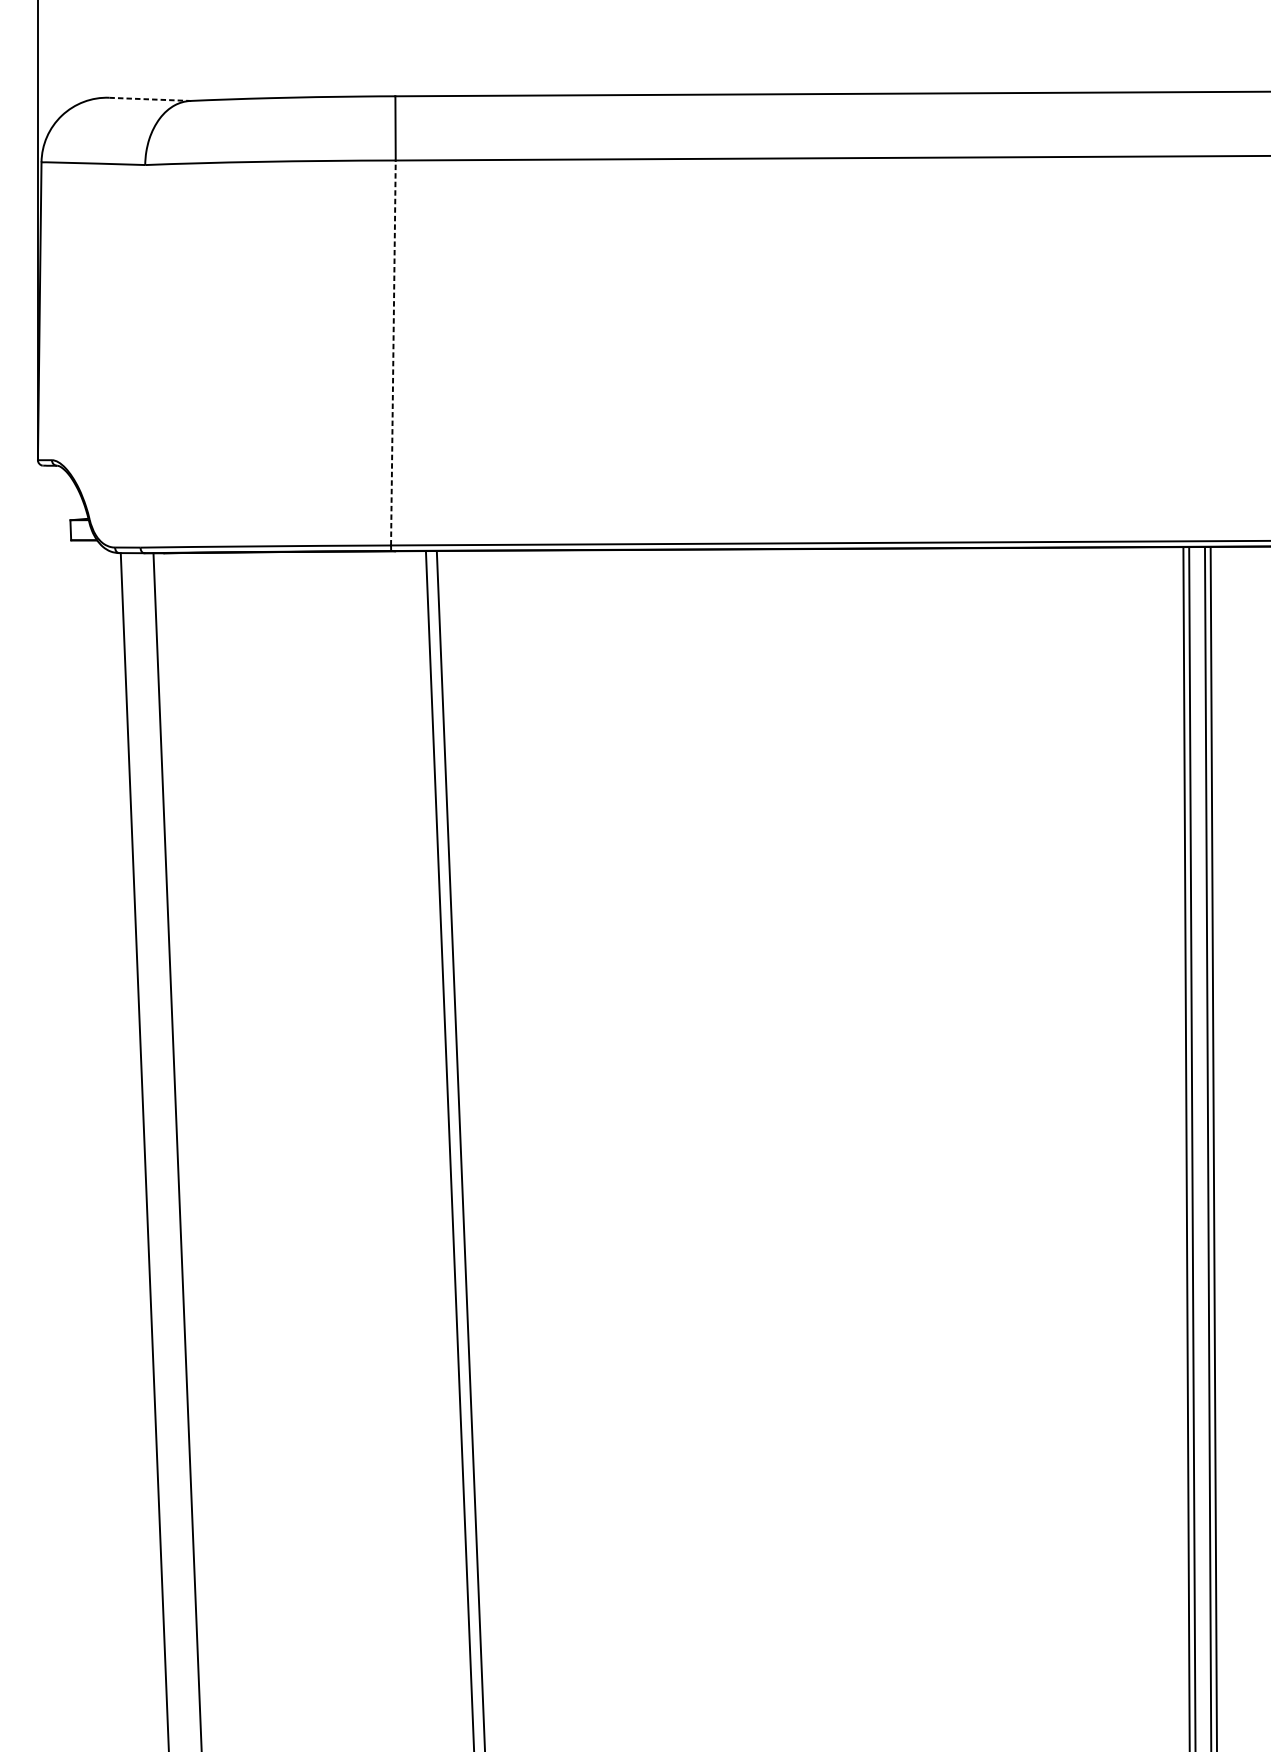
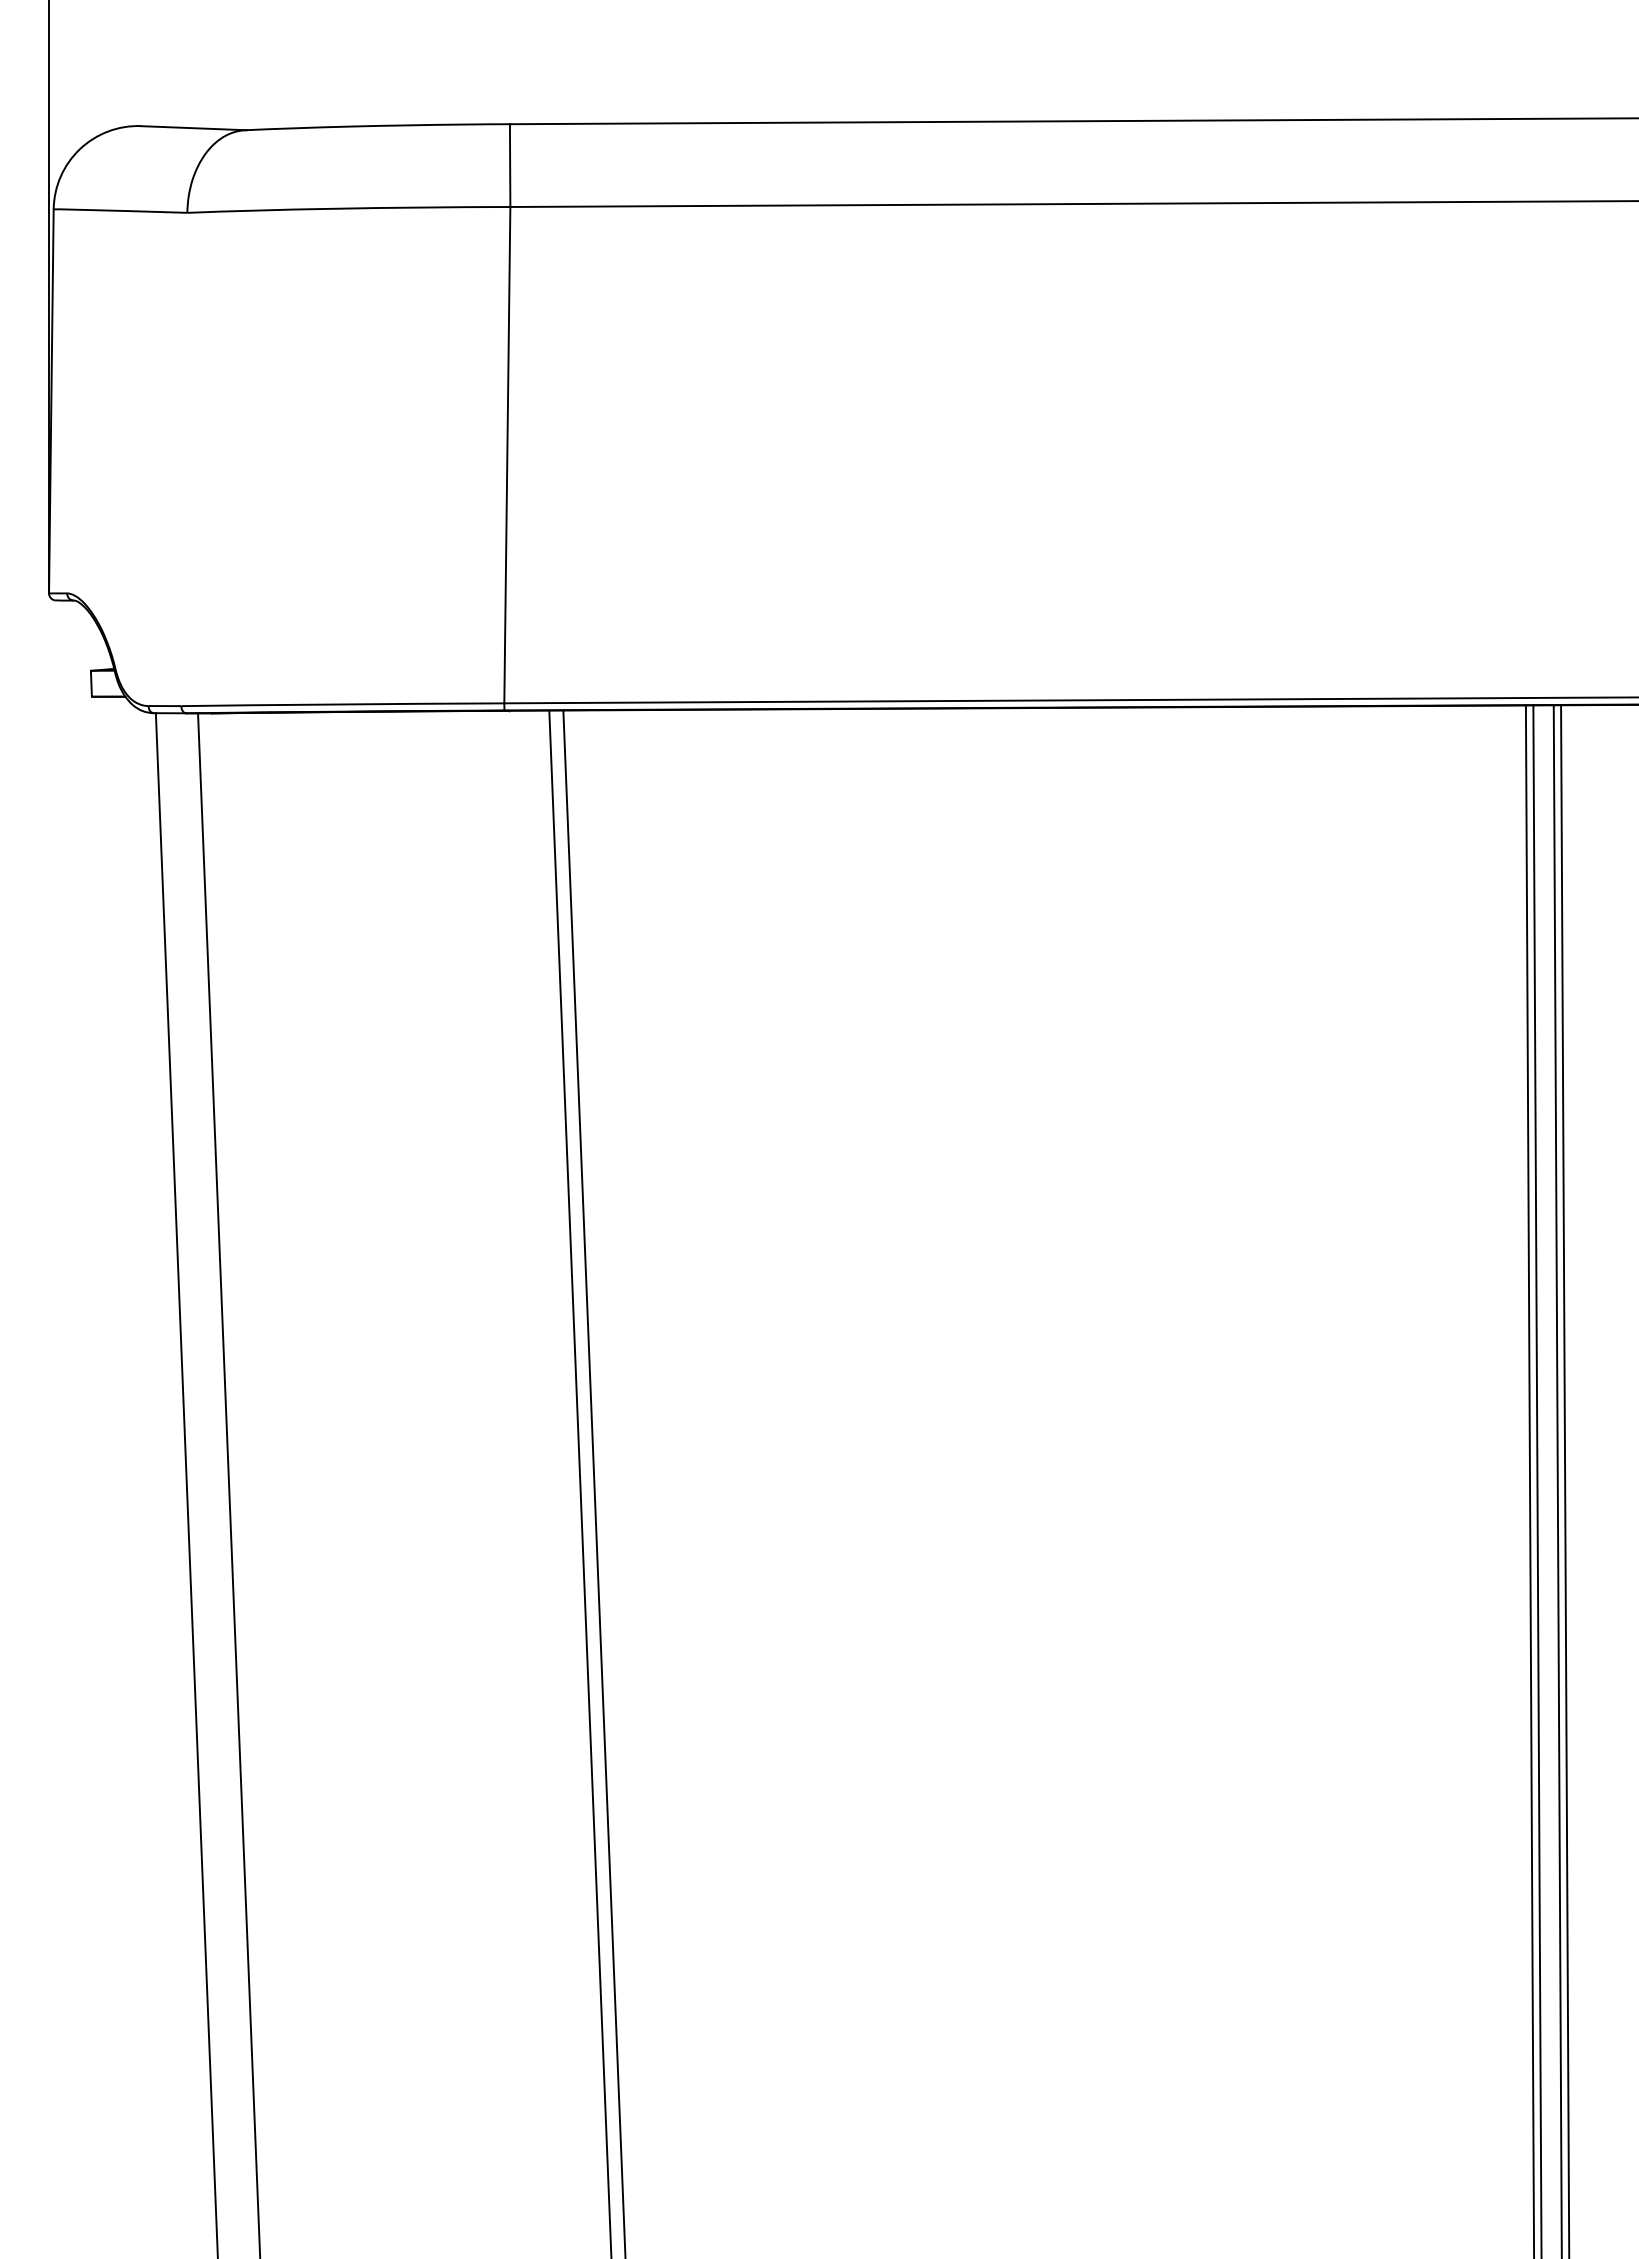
line: (149, 99) -> (193, 128), dashed -> solid
line: (393, 352) -> (507, 454), dashed -> solid

